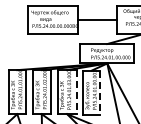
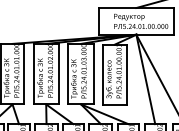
line: (76, 92) -> (93, 74), dashed -> solid
line: (100, 92) -> (127, 74), dashed -> solid

